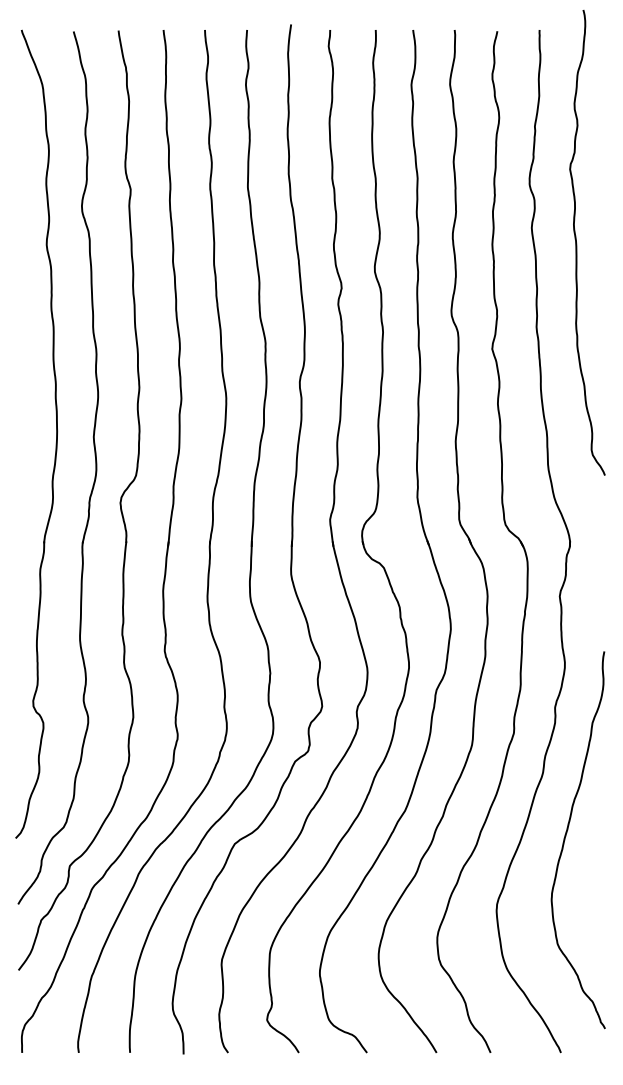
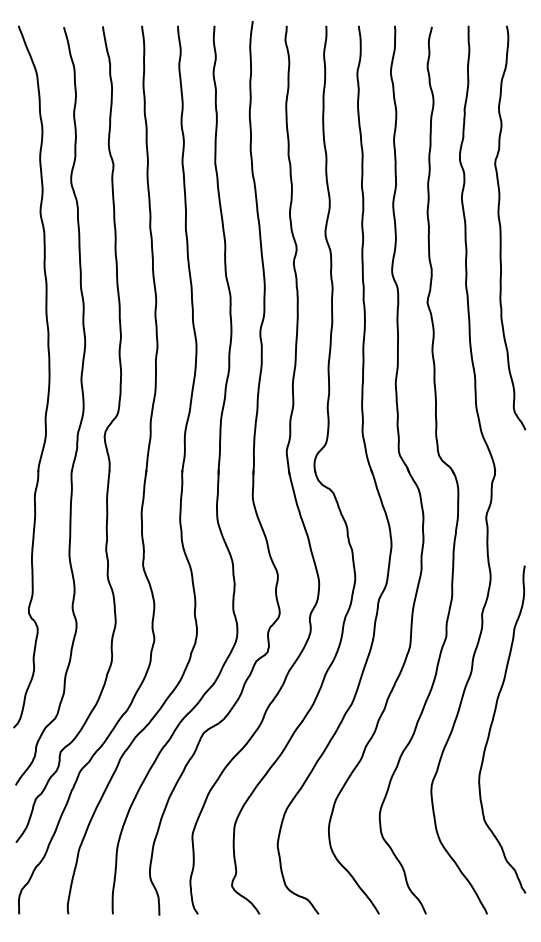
curve: (577, 243) -> (501, 228), moved

